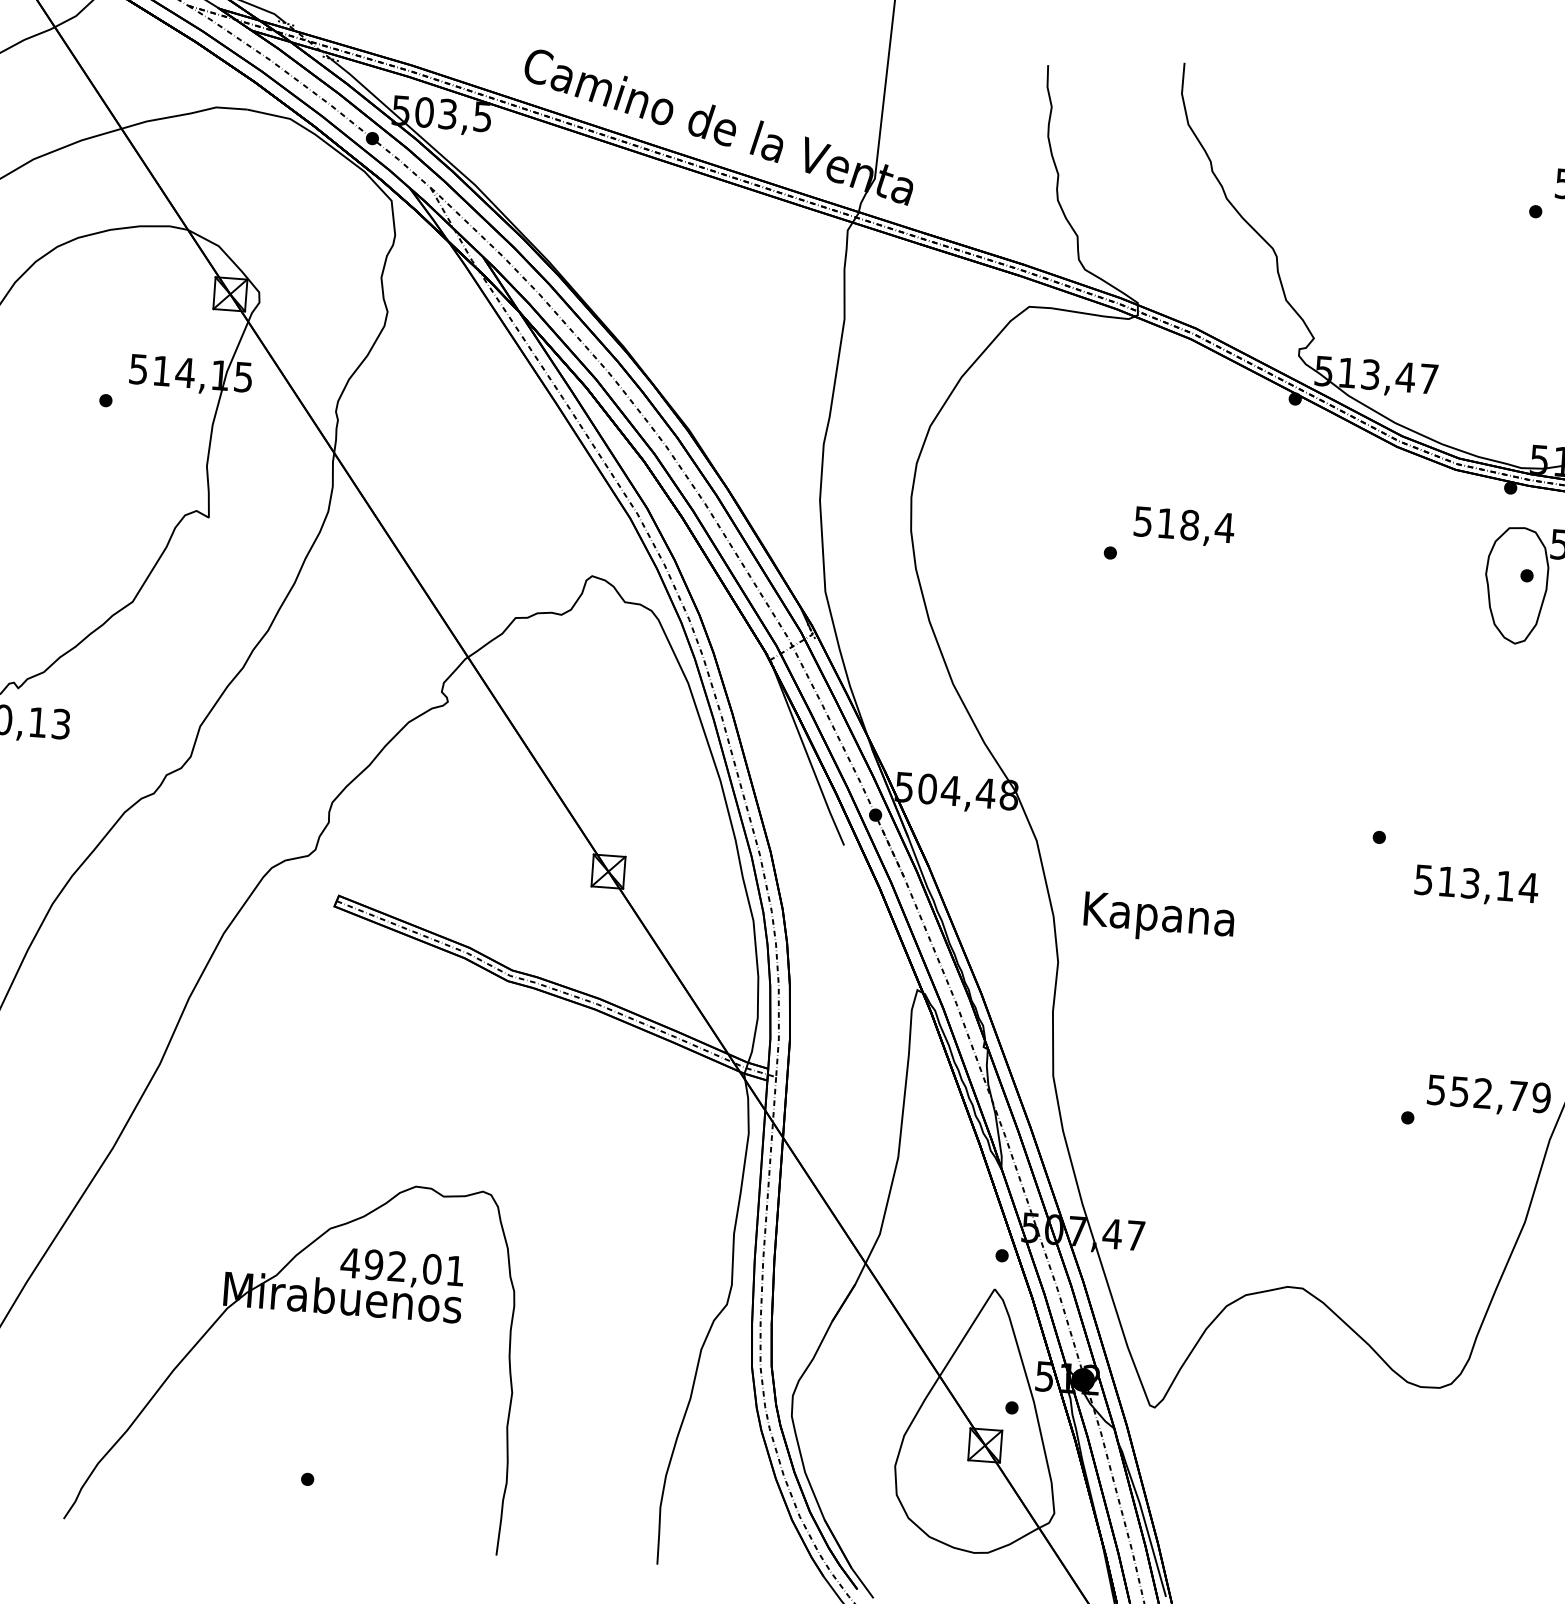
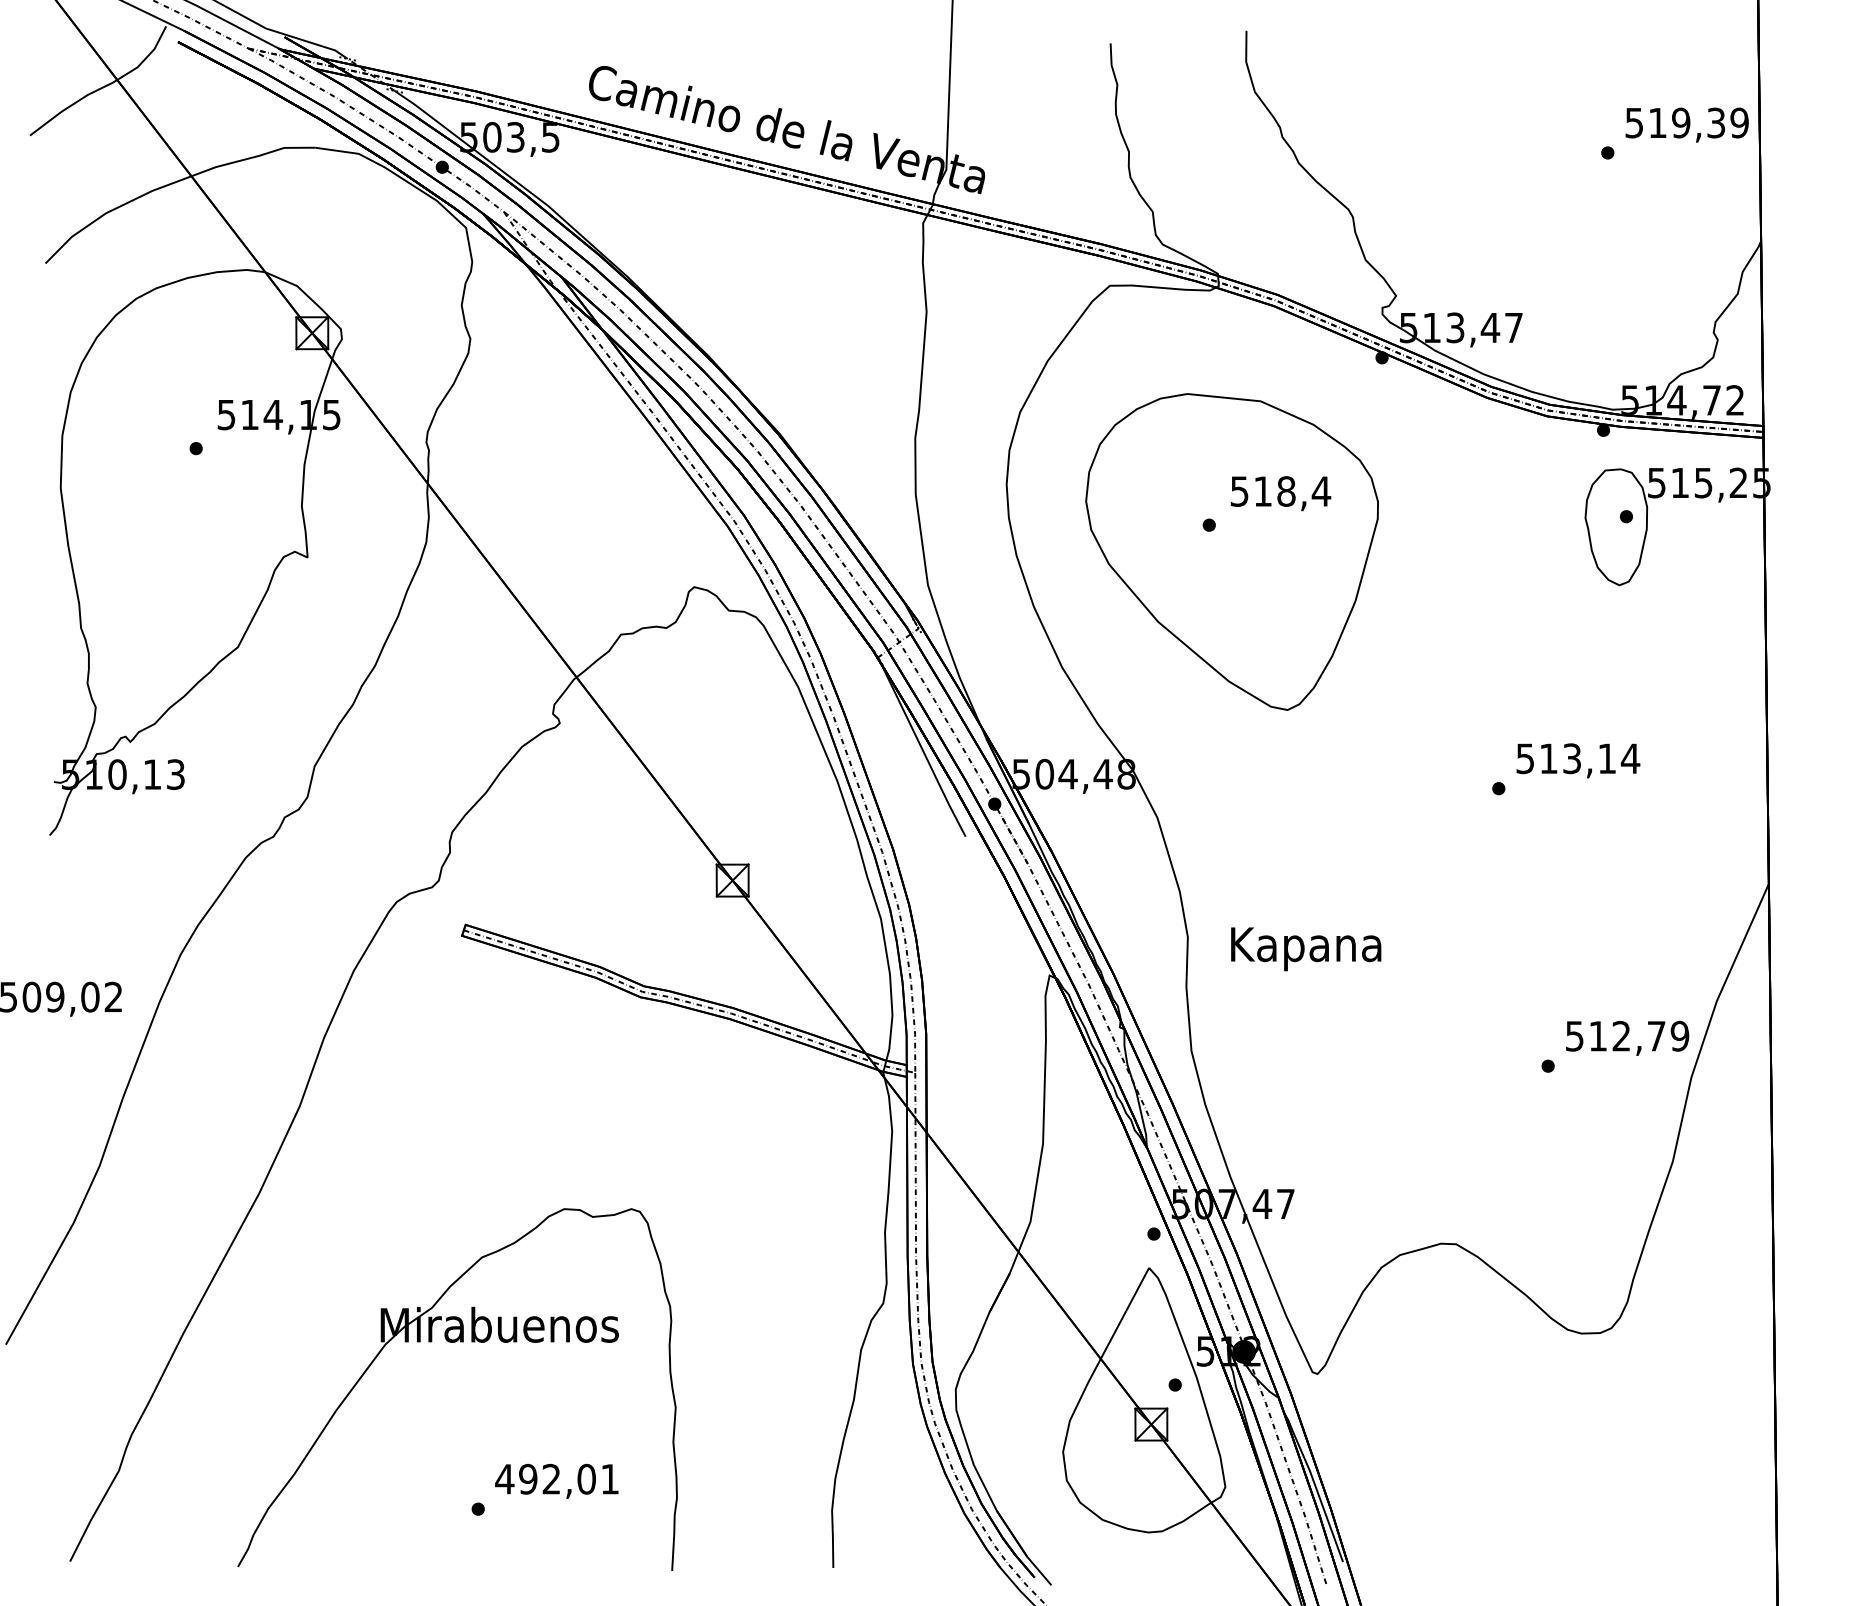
part: (1130, 580) -> (1231, 551), added
text: (1476, 885) -> (1578, 760), moved
text: (1159, 919) -> (1306, 949), moved
text: (1459, 1091) -> (1597, 1036), 552,79 -> 512,79
text: (402, 1268) -> (556, 1480), moved

